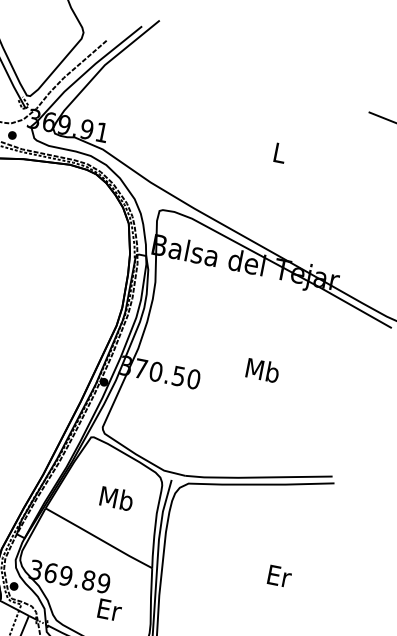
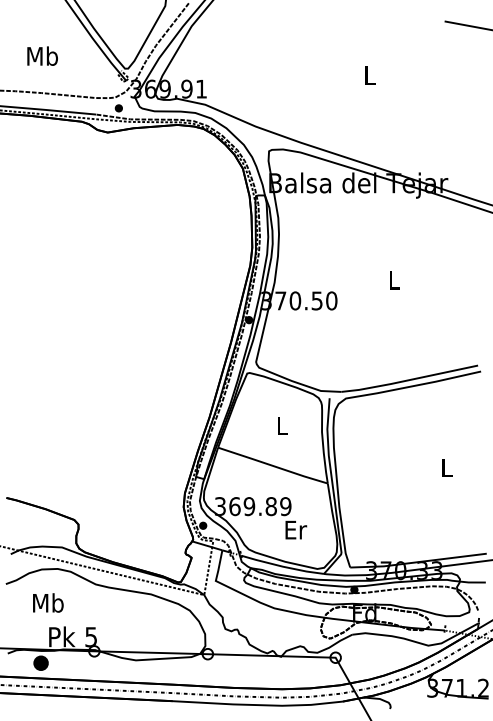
text: (262, 369) -> (393, 279), Mb -> L
text: (117, 498) -> (282, 425), Mb -> L
text: (279, 576) -> (447, 467), Er -> L

